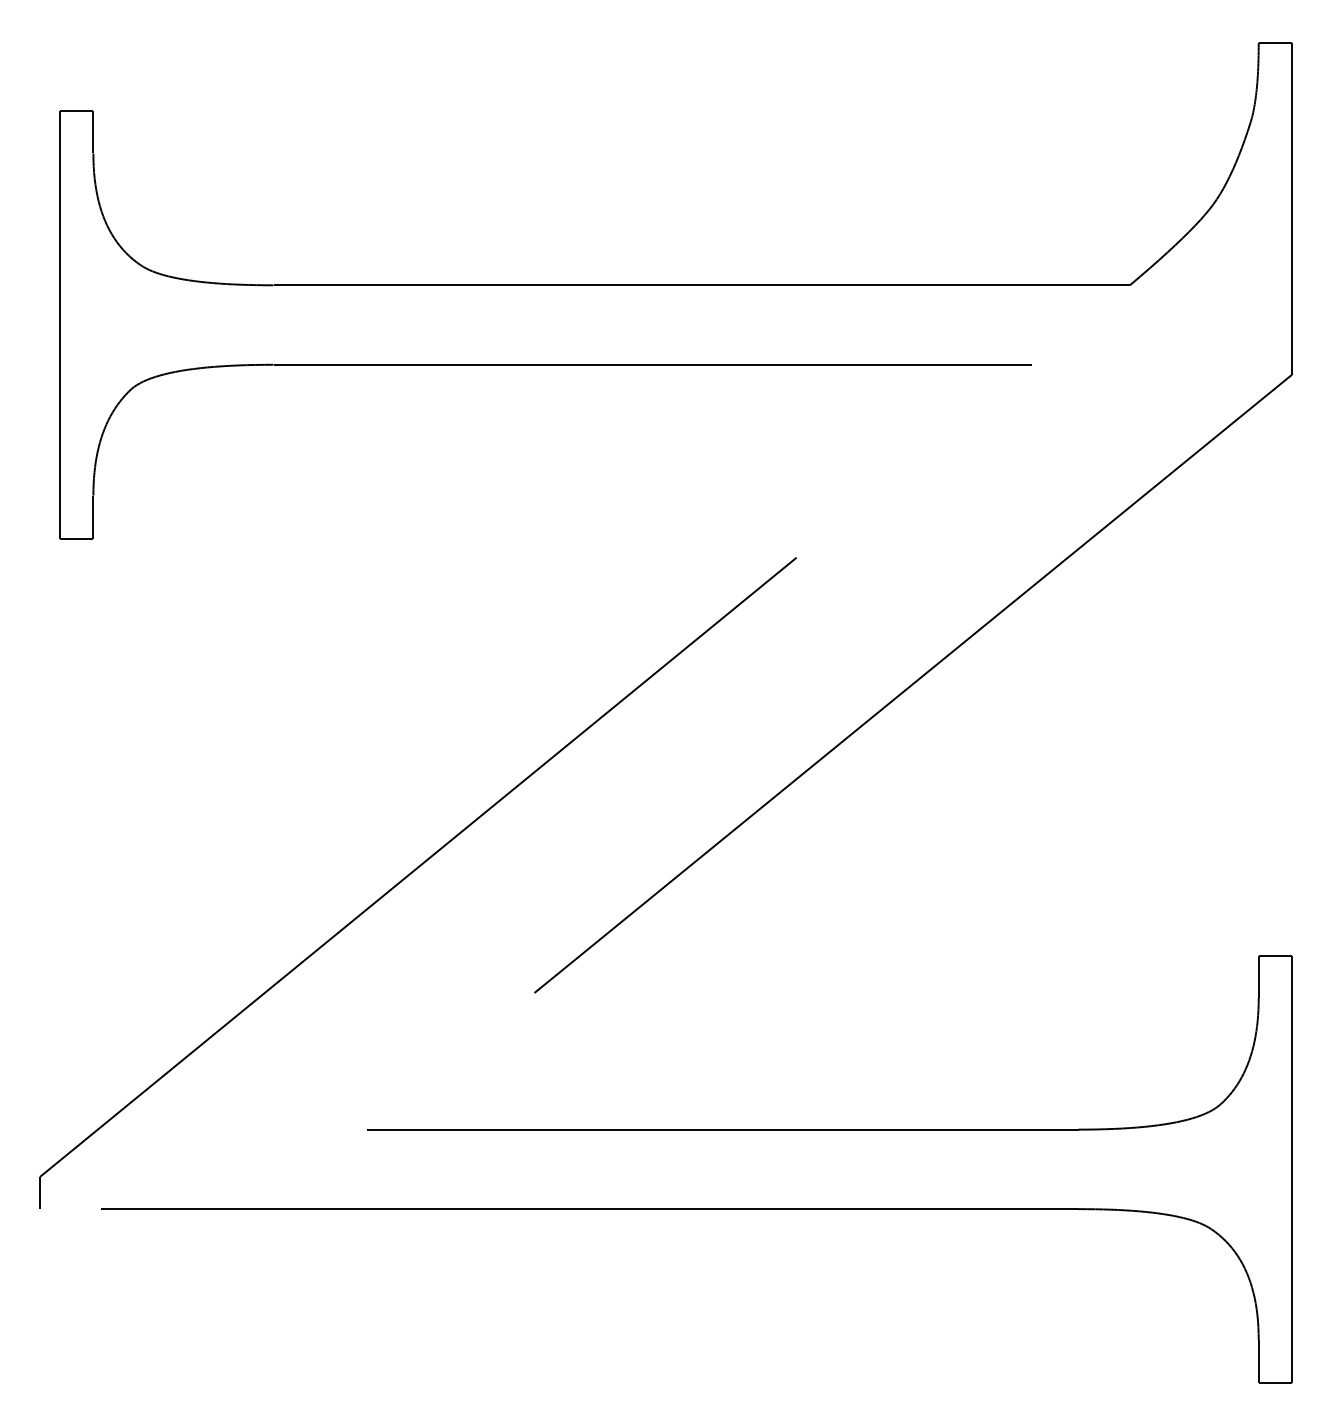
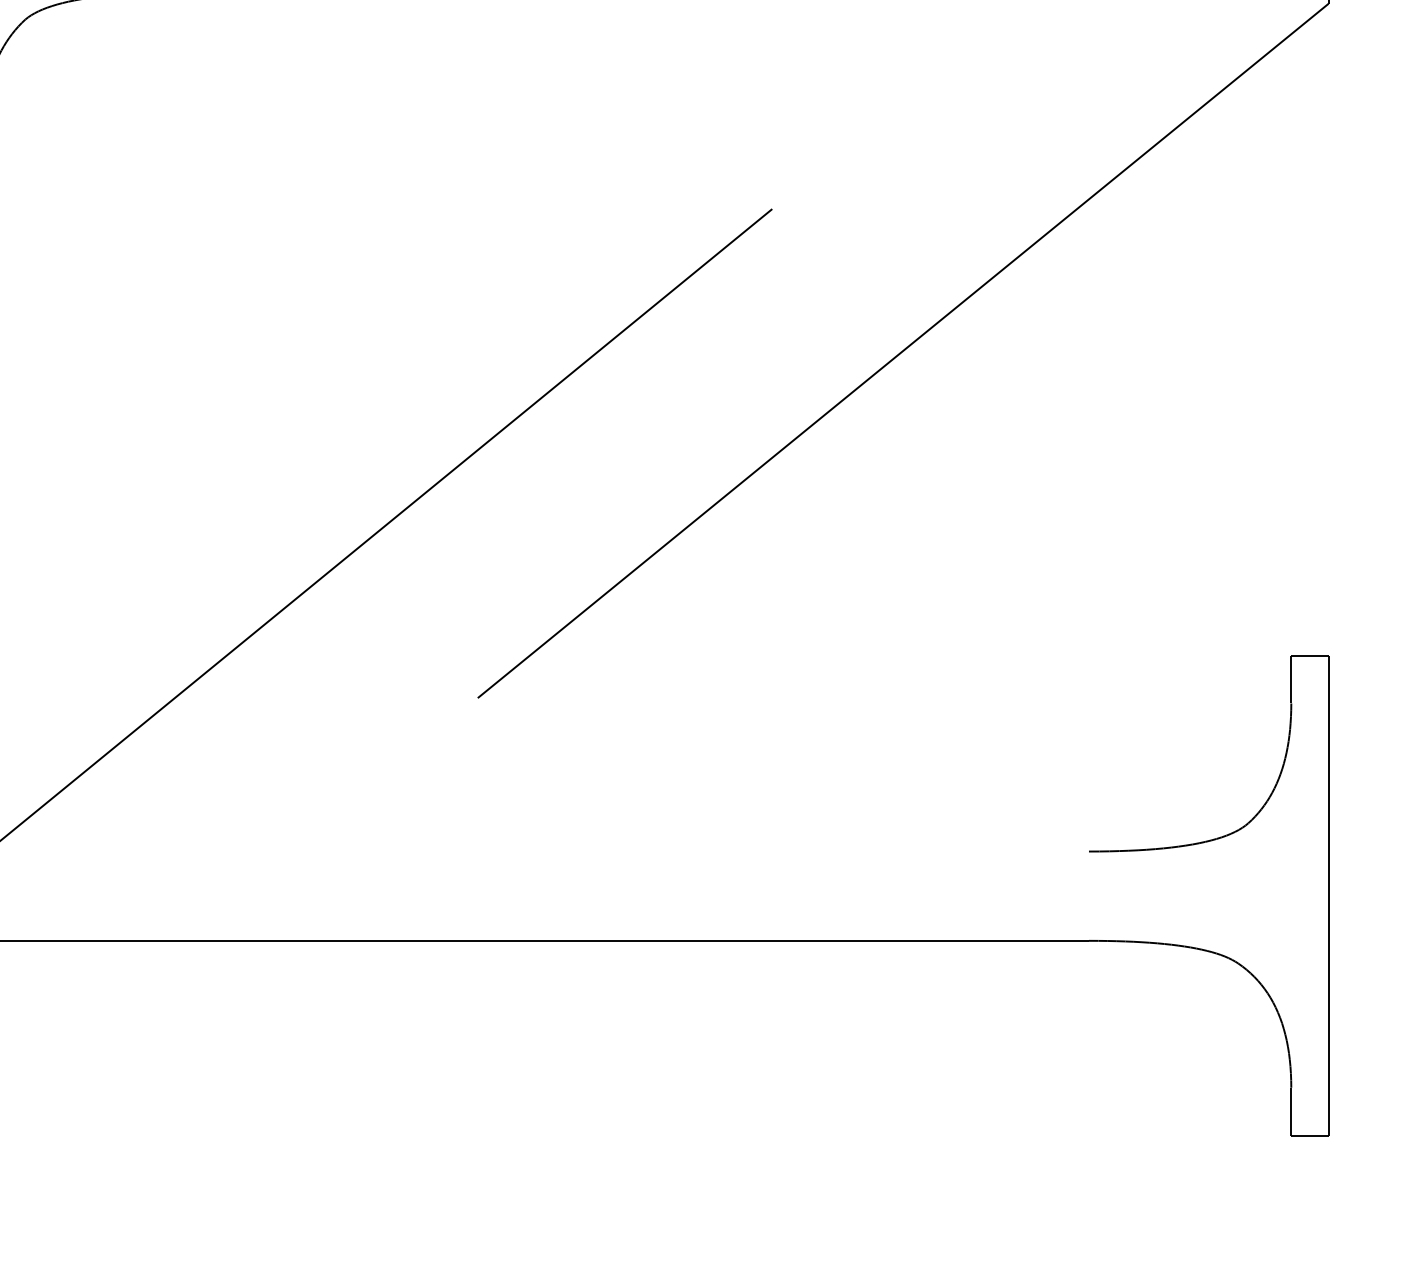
line: (722, 1129) -> (689, 851), removed

